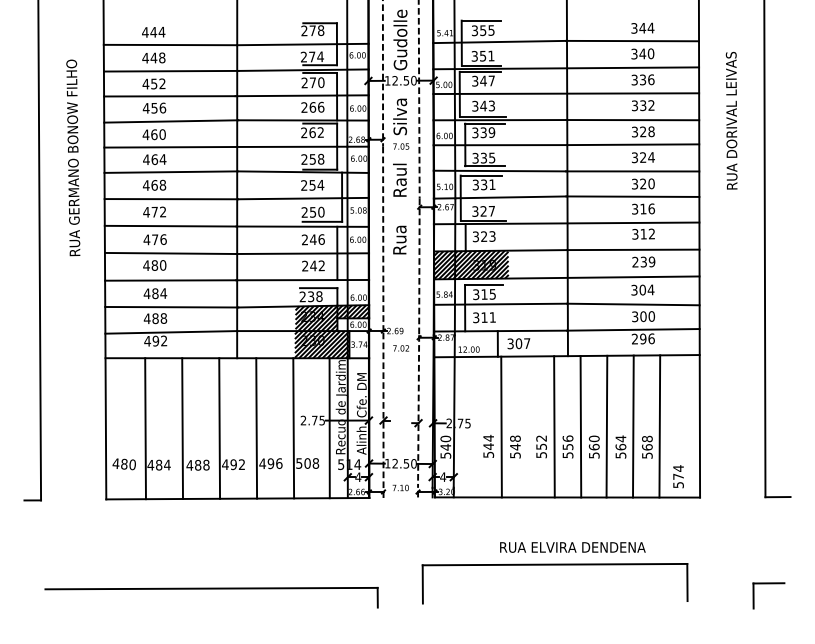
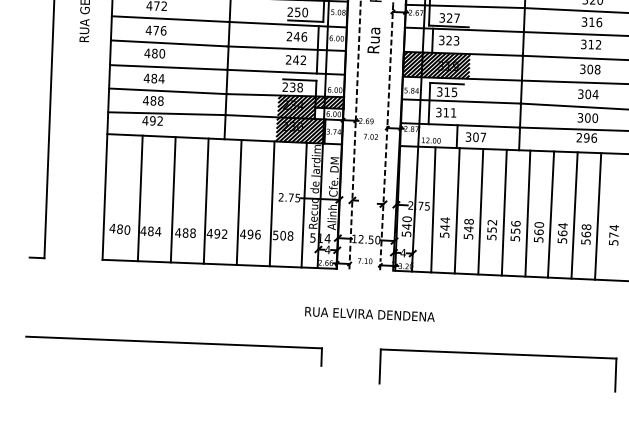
text: (643, 261) -> (590, 68), 239 -> 308
line: (474, 426) -> (433, 209), added
line: (527, 426) -> (480, 211), added
text: (678, 476) -> (613, 234), moved
text: (572, 547) -> (369, 314), moved
part: (554, 565) -> (498, 354), moved
part: (211, 589) -> (174, 343), moved

